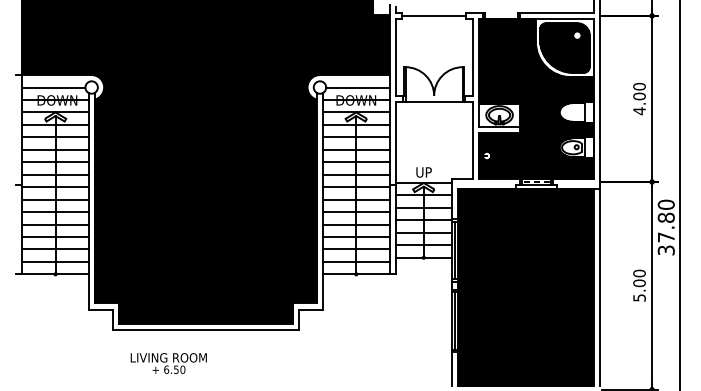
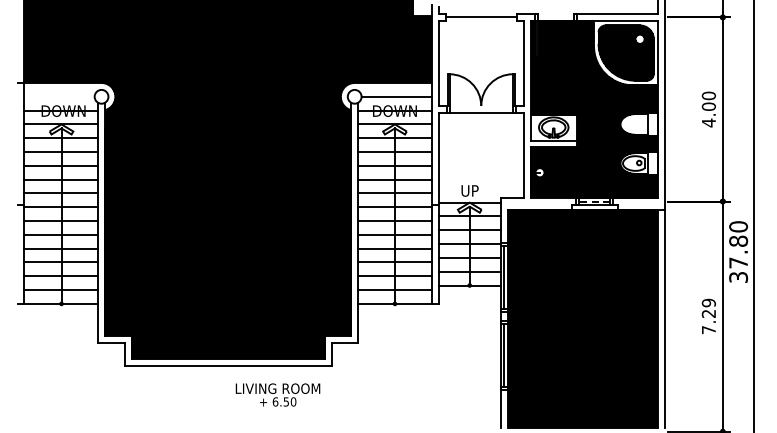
line: (53, 87) -> (59, 96), removed
text: (639, 285) -> (708, 316), 5.00 -> 7.29
text: (168, 363) -> (277, 394), moved

